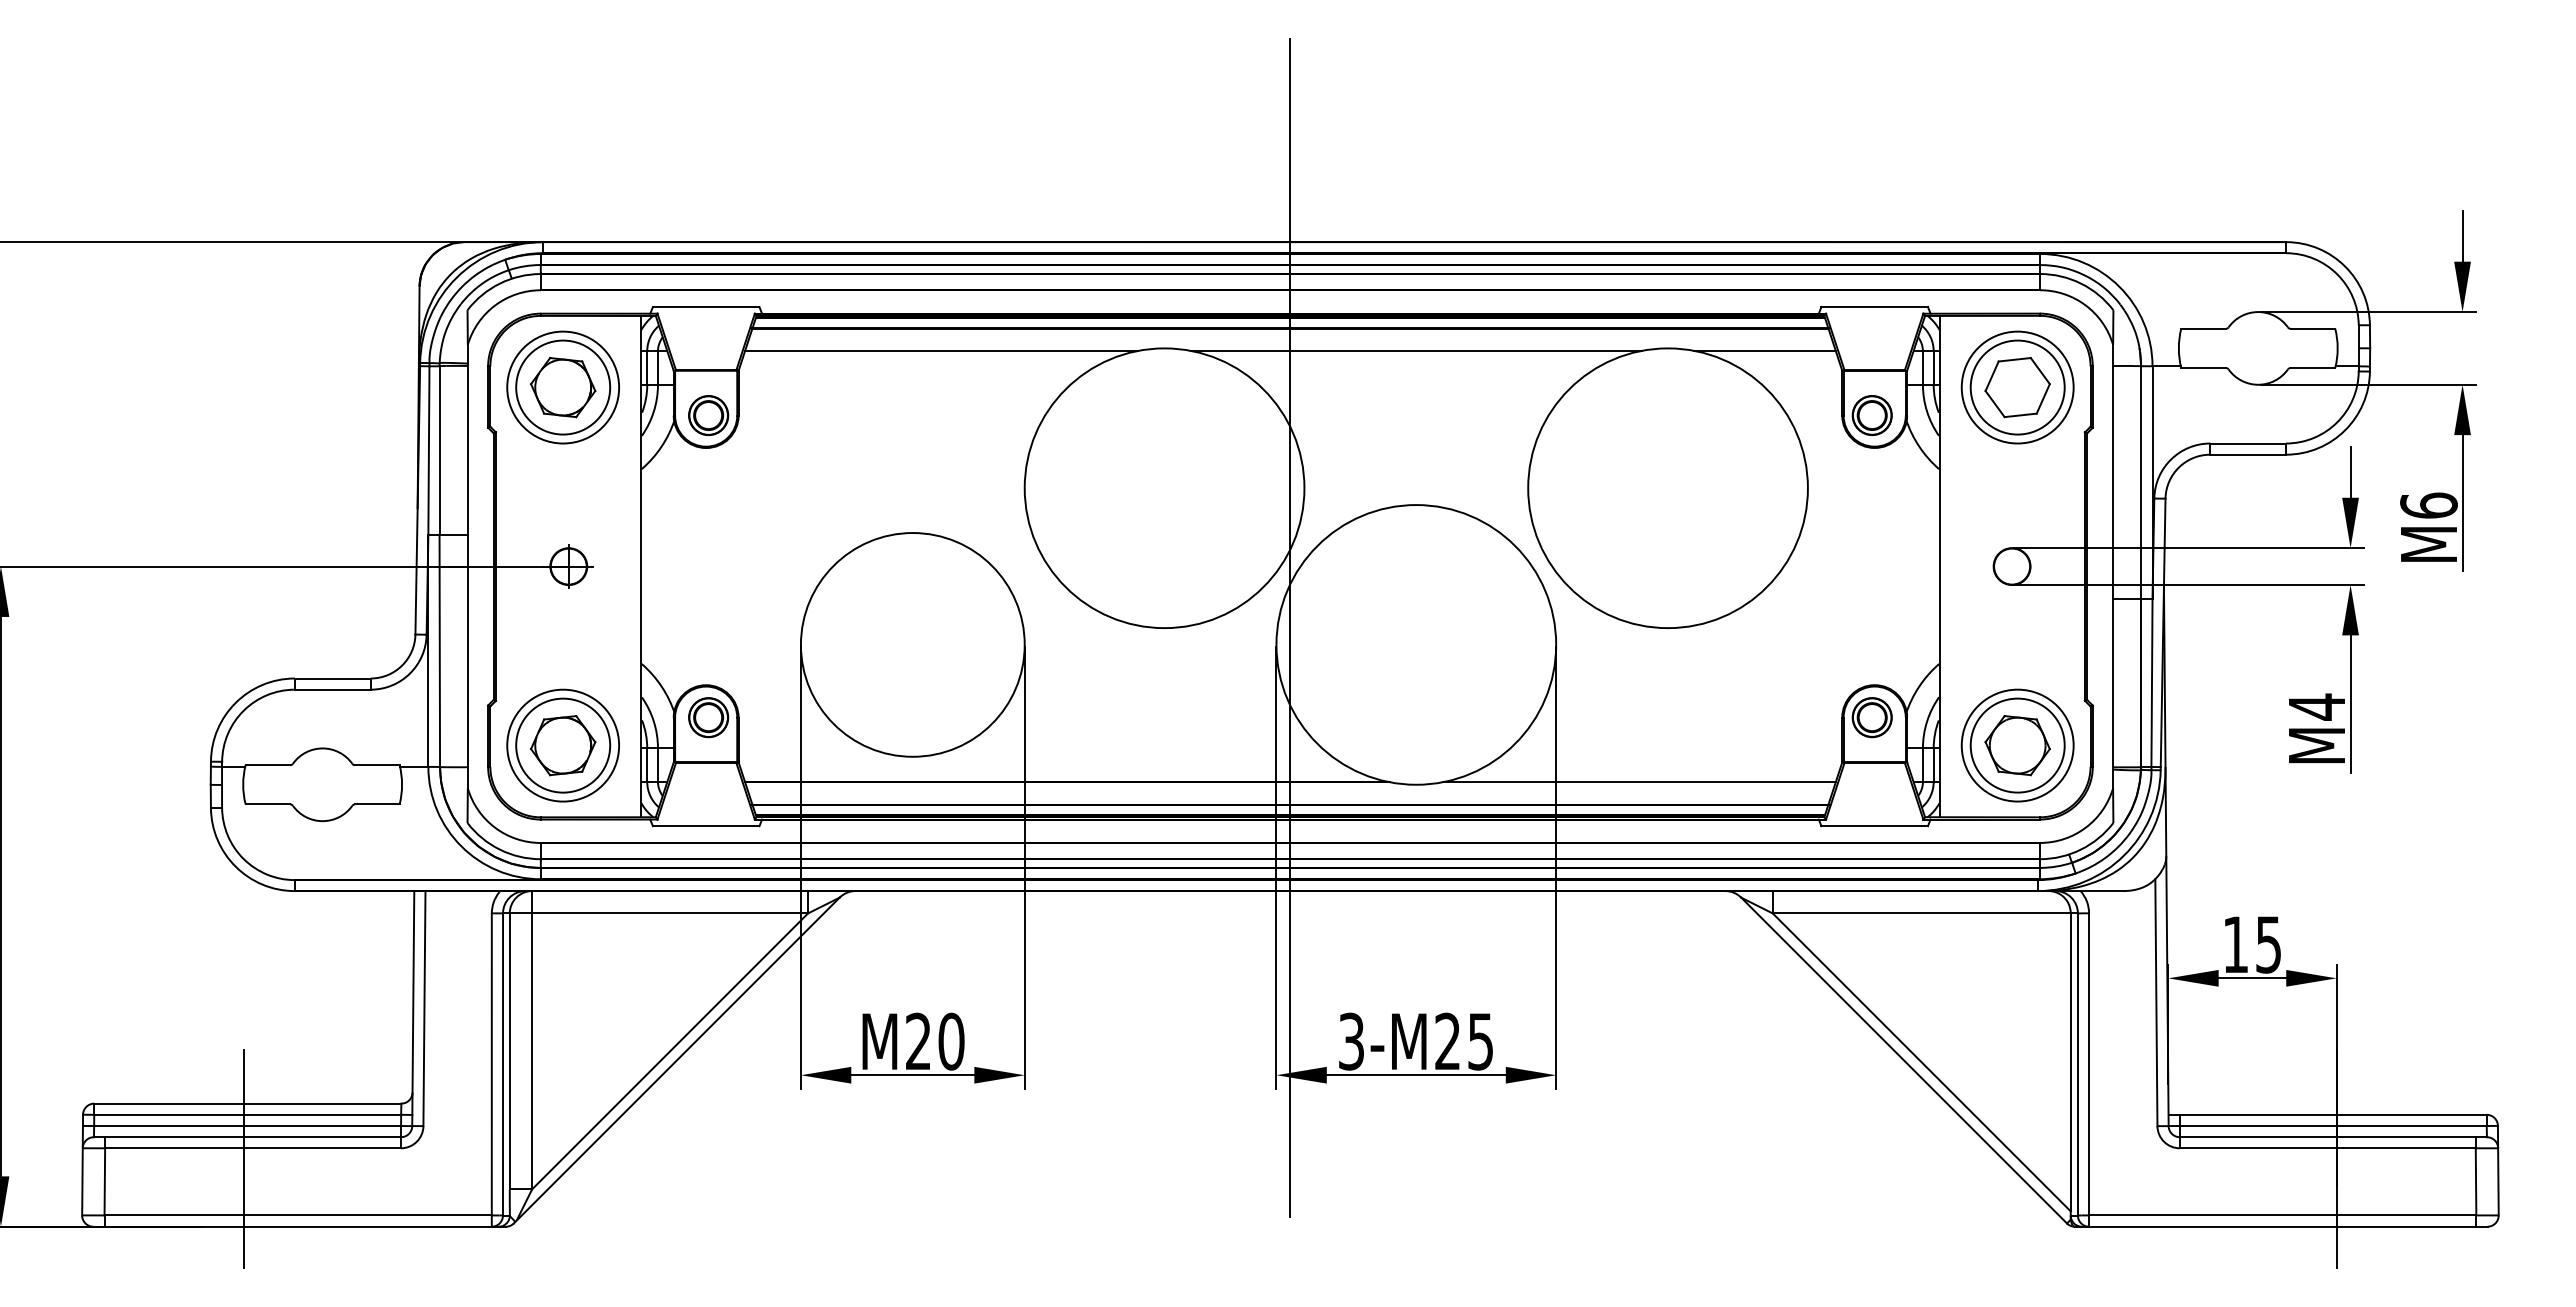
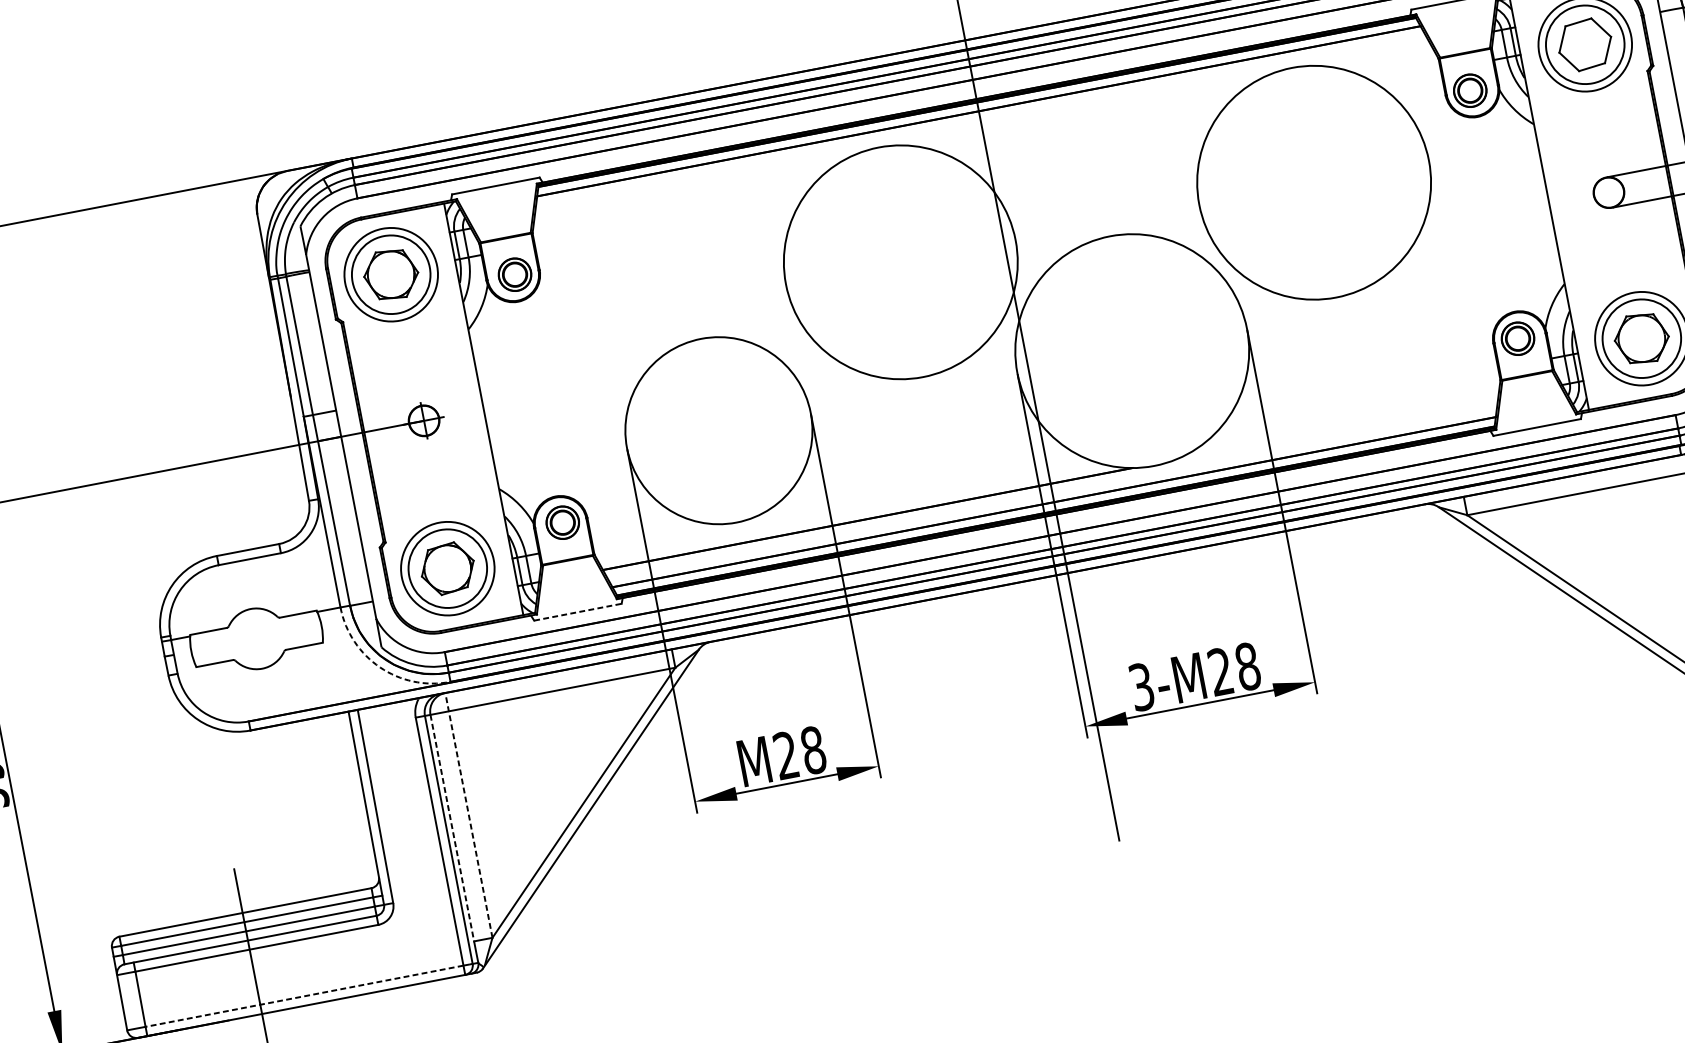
line: (941, 350) -> (695, 184), removed
line: (1415, 350) -> (1085, 109), removed
line: (1764, 350) -> (1371, 54), removed
line: (1638, 782) -> (1336, 428), removed
line: (706, 826) -> (578, 612), solid -> dashed
arc: (461, 846) -> (380, 667), solid -> dashed
line: (532, 1039) -> (469, 814), solid -> dashed
text: (951, 1041) -> (813, 750), M20 -> M28
text: (1480, 1041) -> (1247, 666), 3-M25 -> 3-M28
line: (509, 1051) -> (452, 828), solid -> dashed
line: (298, 1215) -> (304, 996), solid -> dashed

